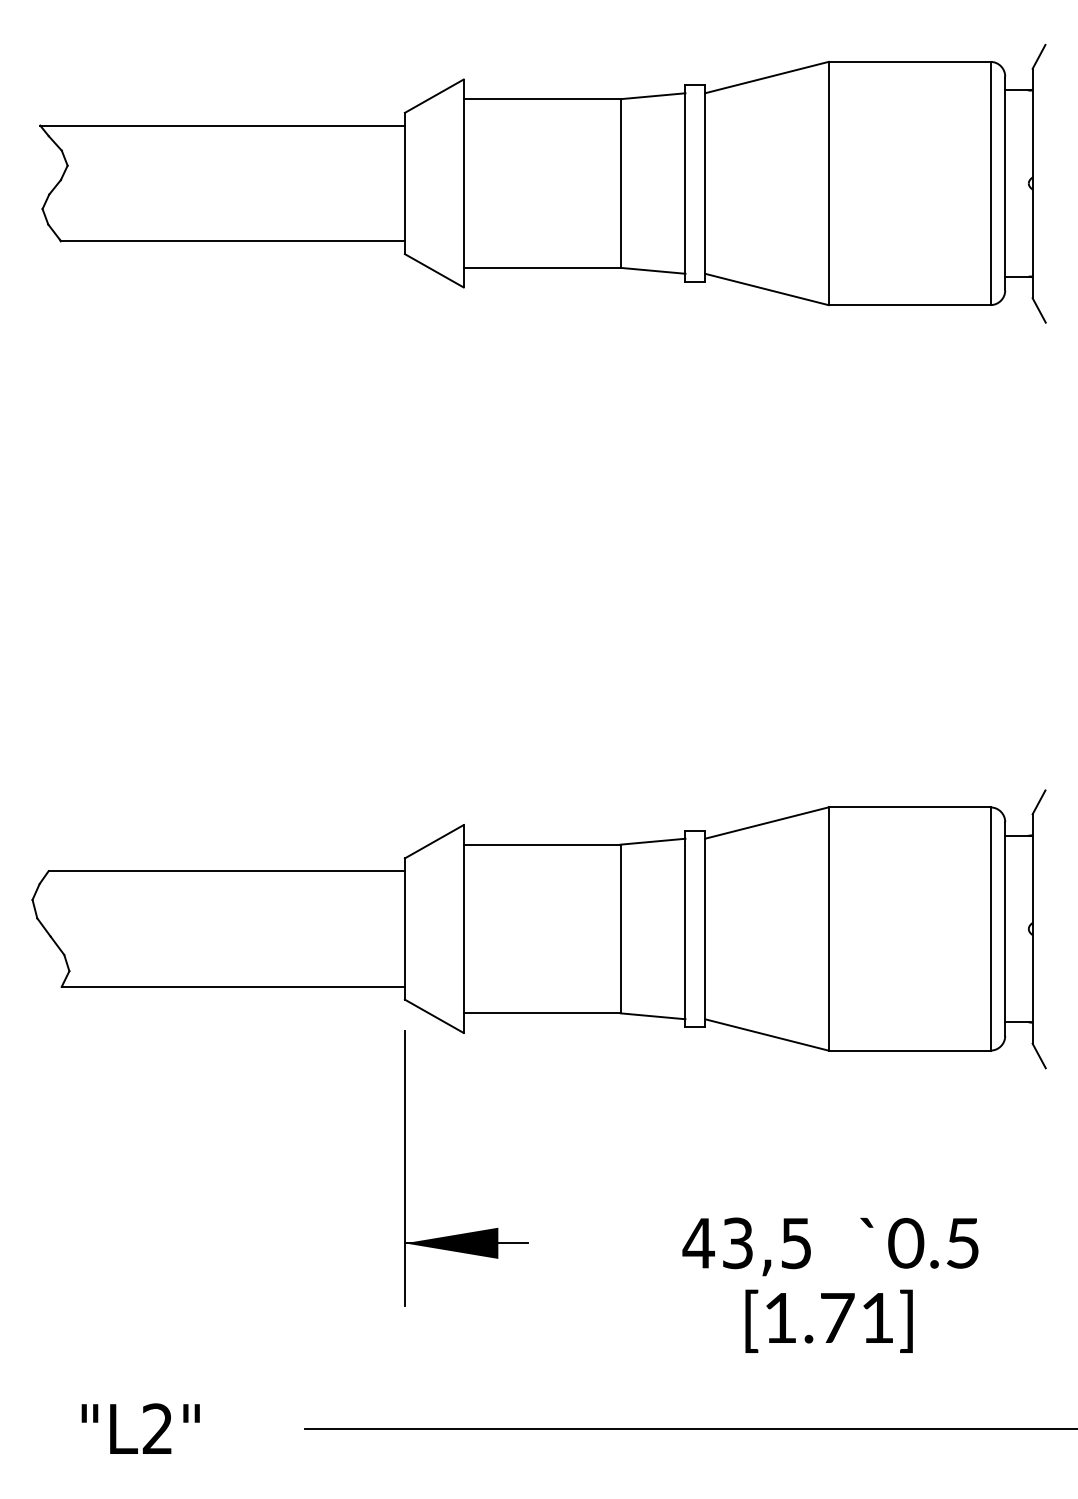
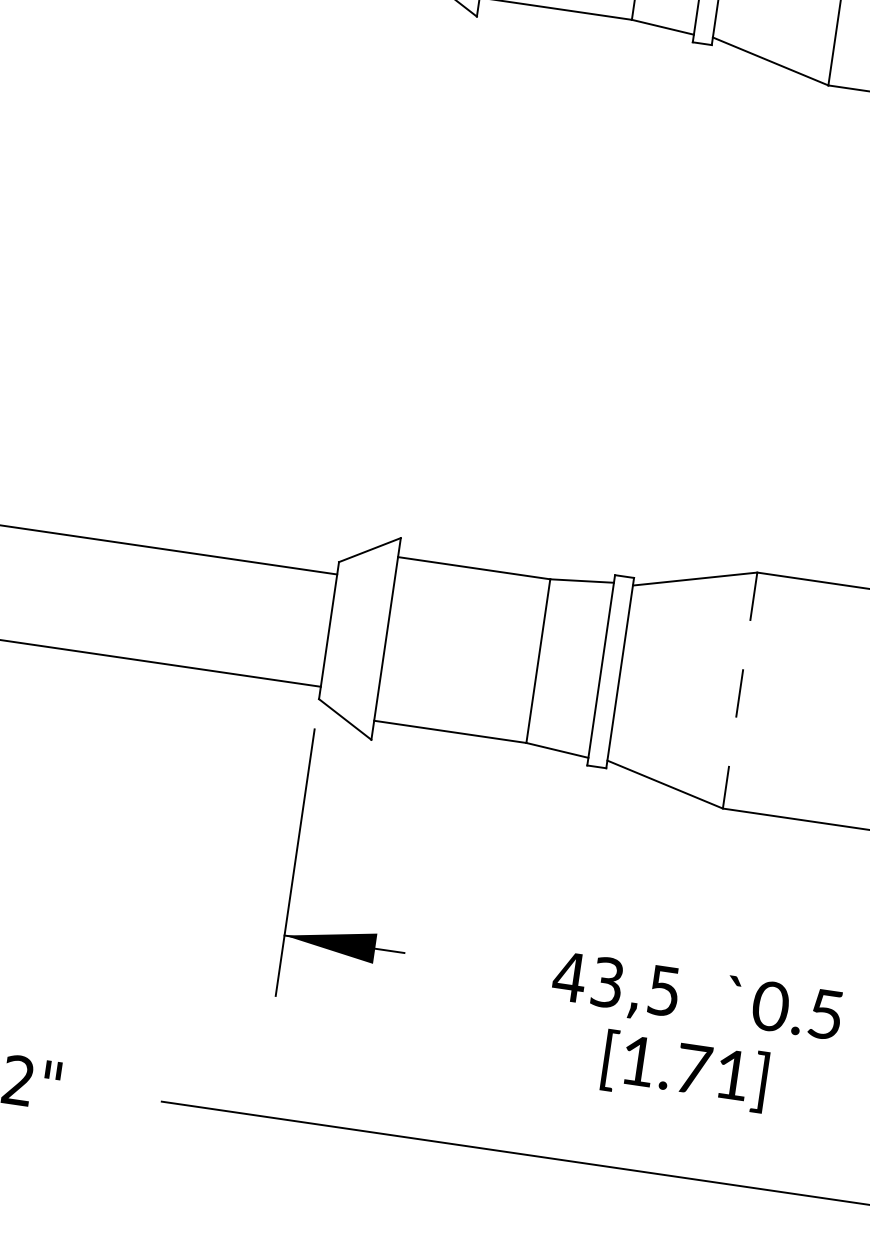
line: (828, 929) -> (739, 691), solid -> dashed

